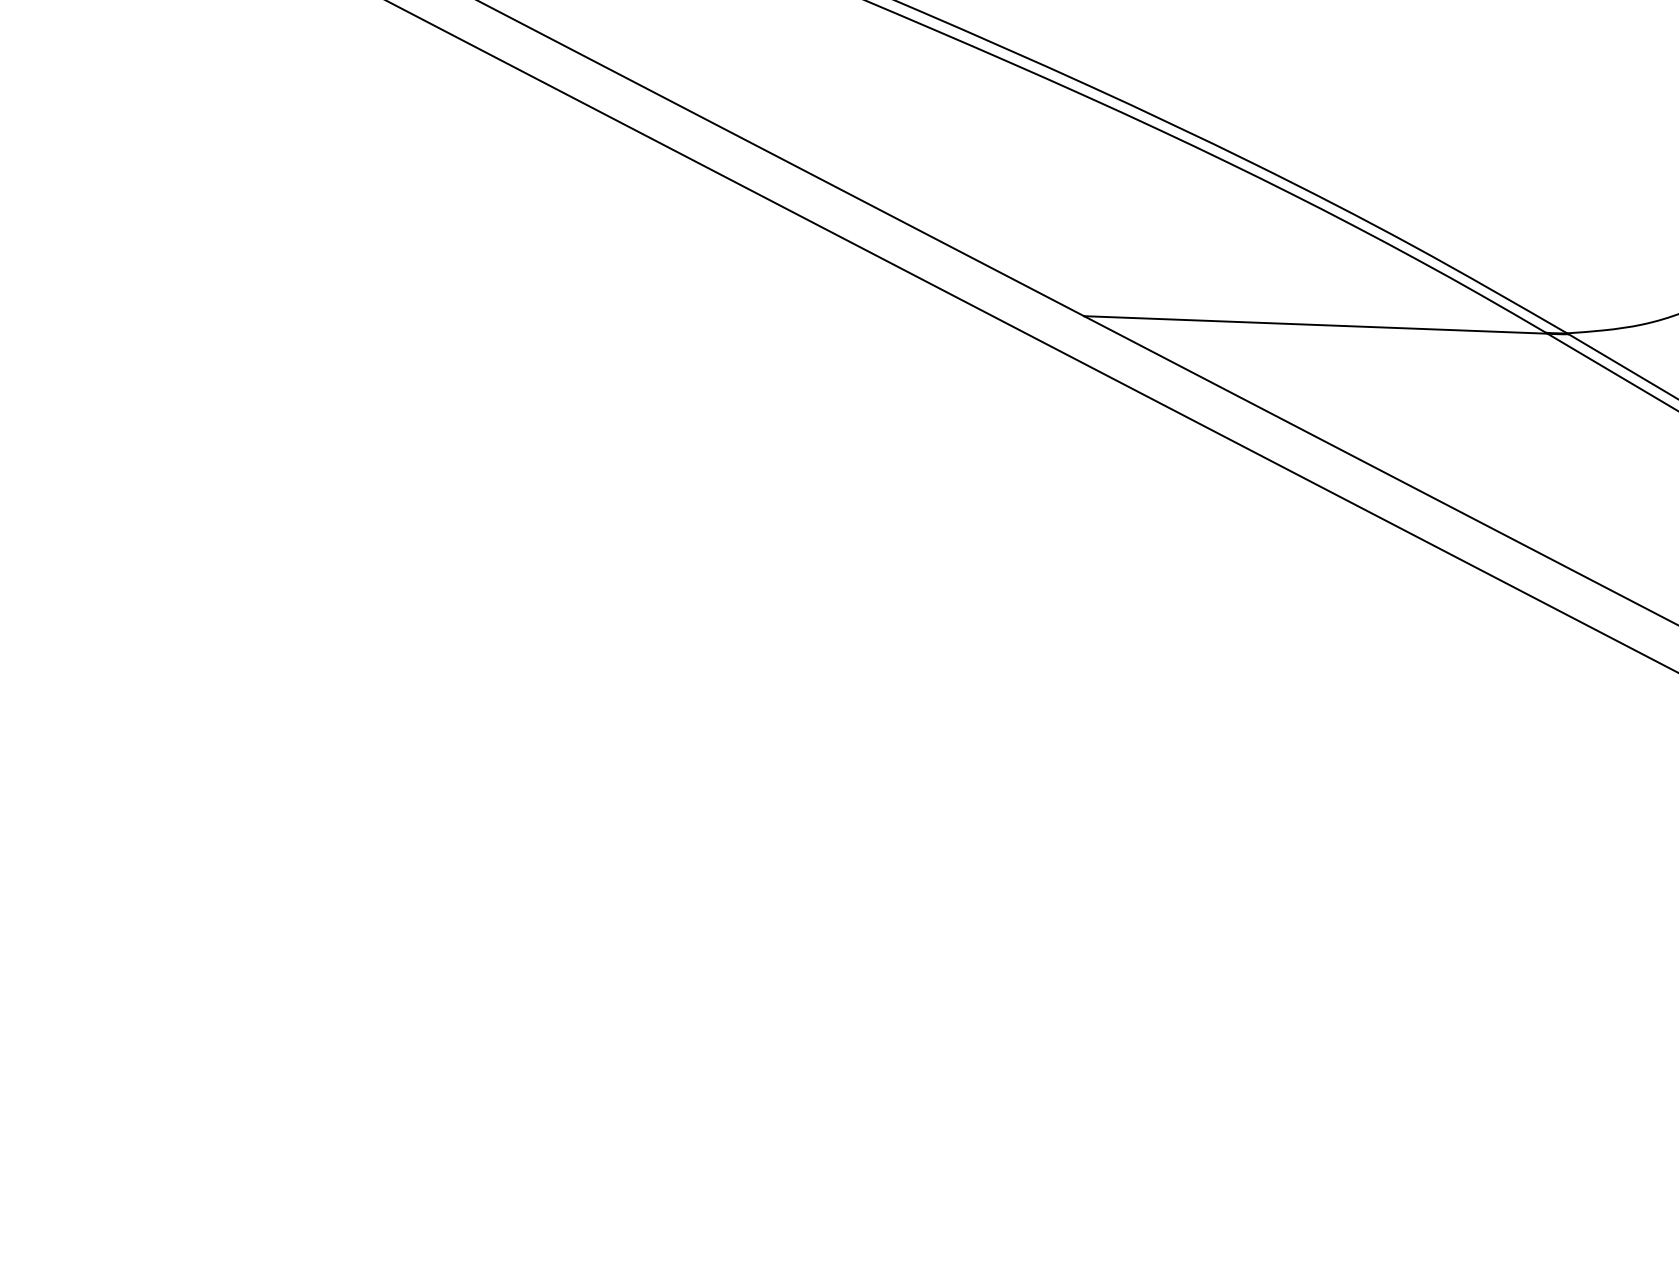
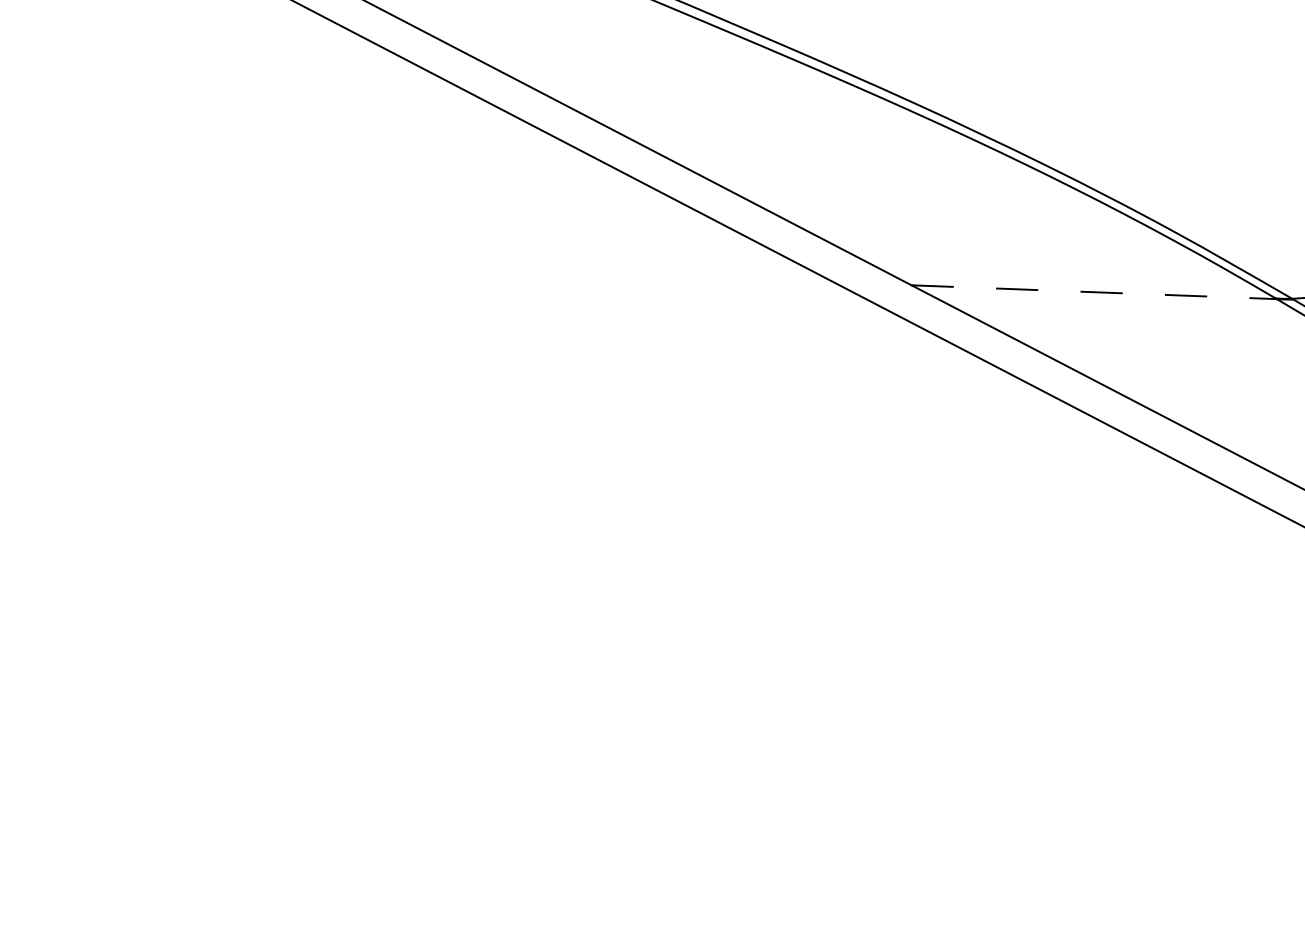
line: (1315, 324) -> (1093, 291), solid -> dashed

